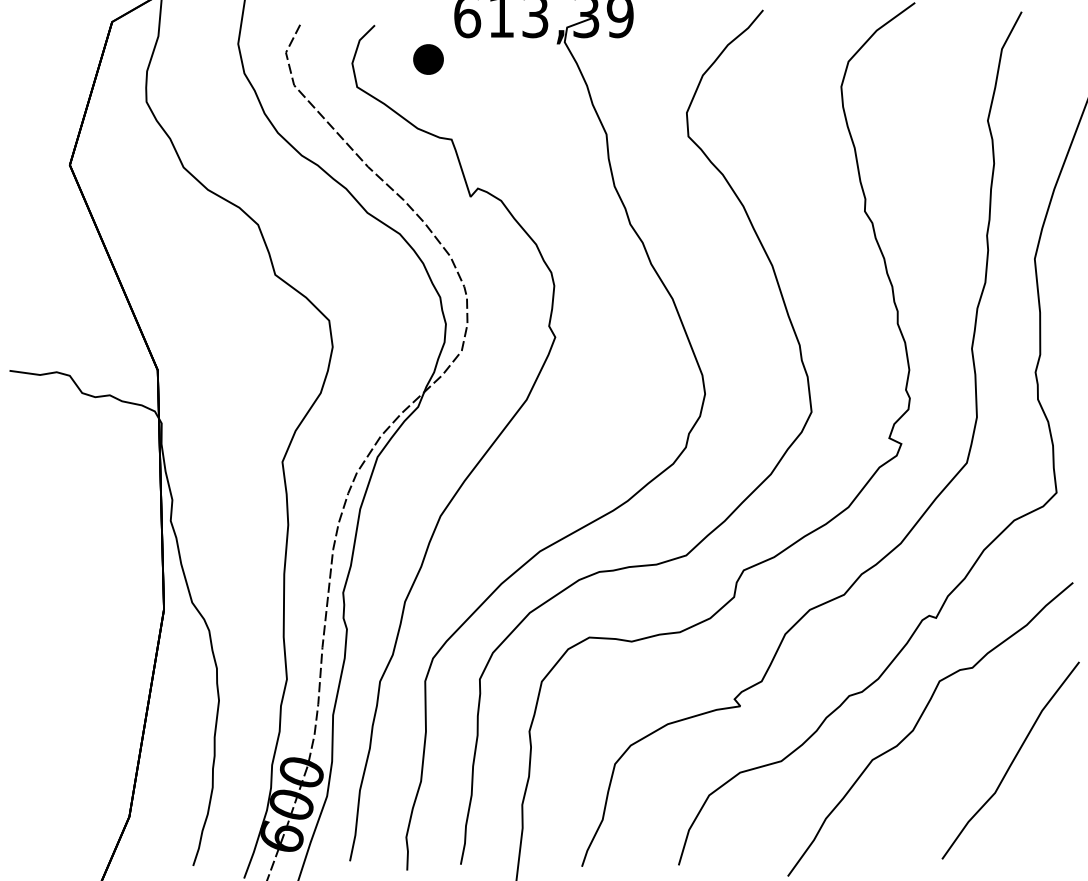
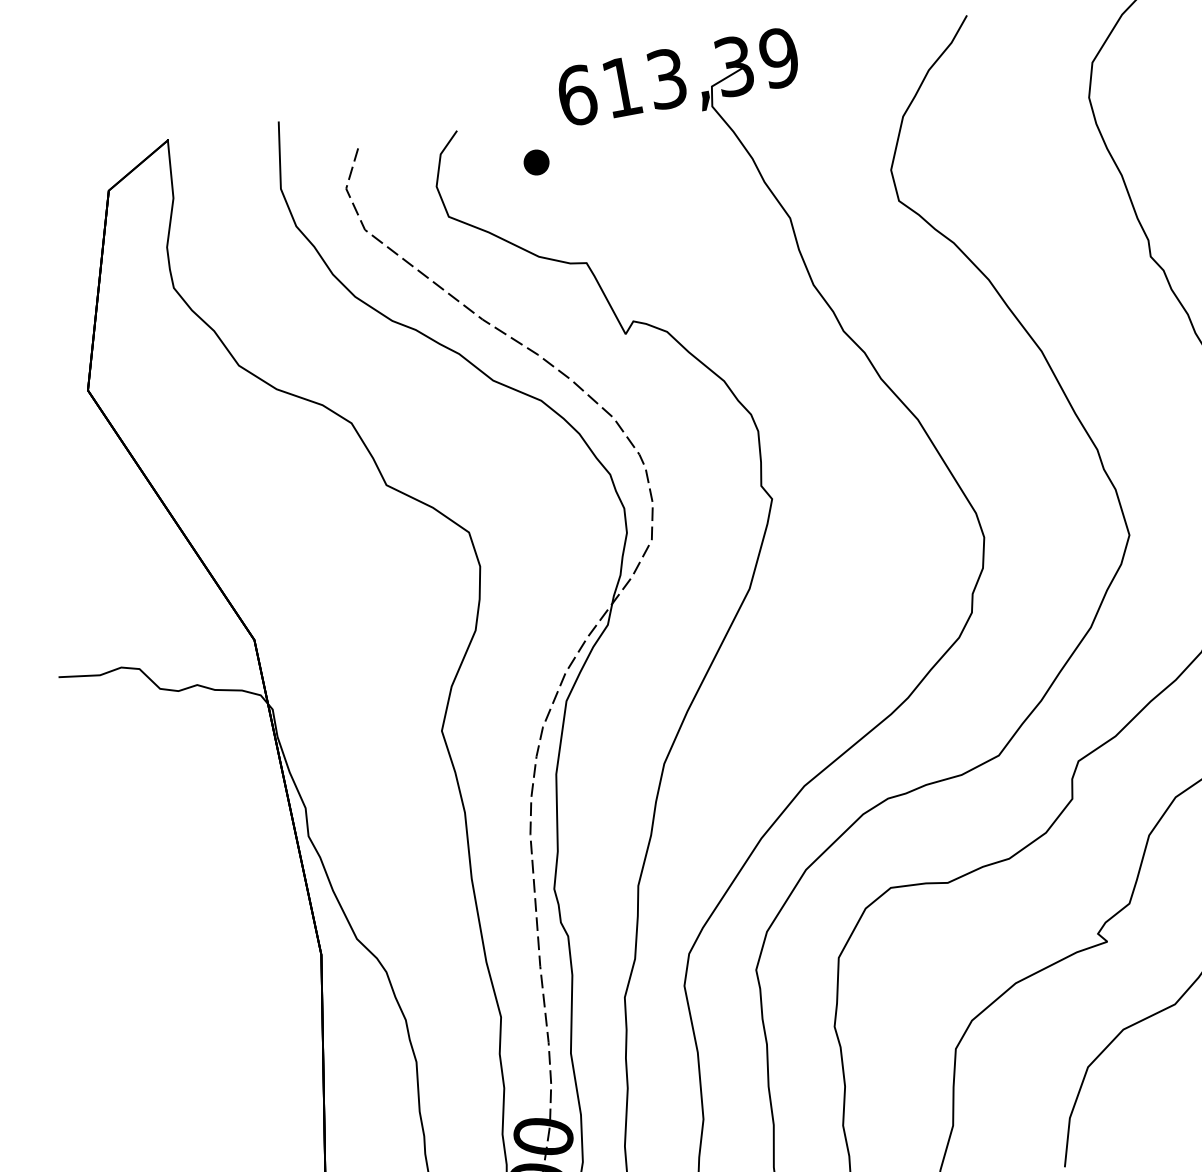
part: (428, 58) -> (536, 161), size x0.62

